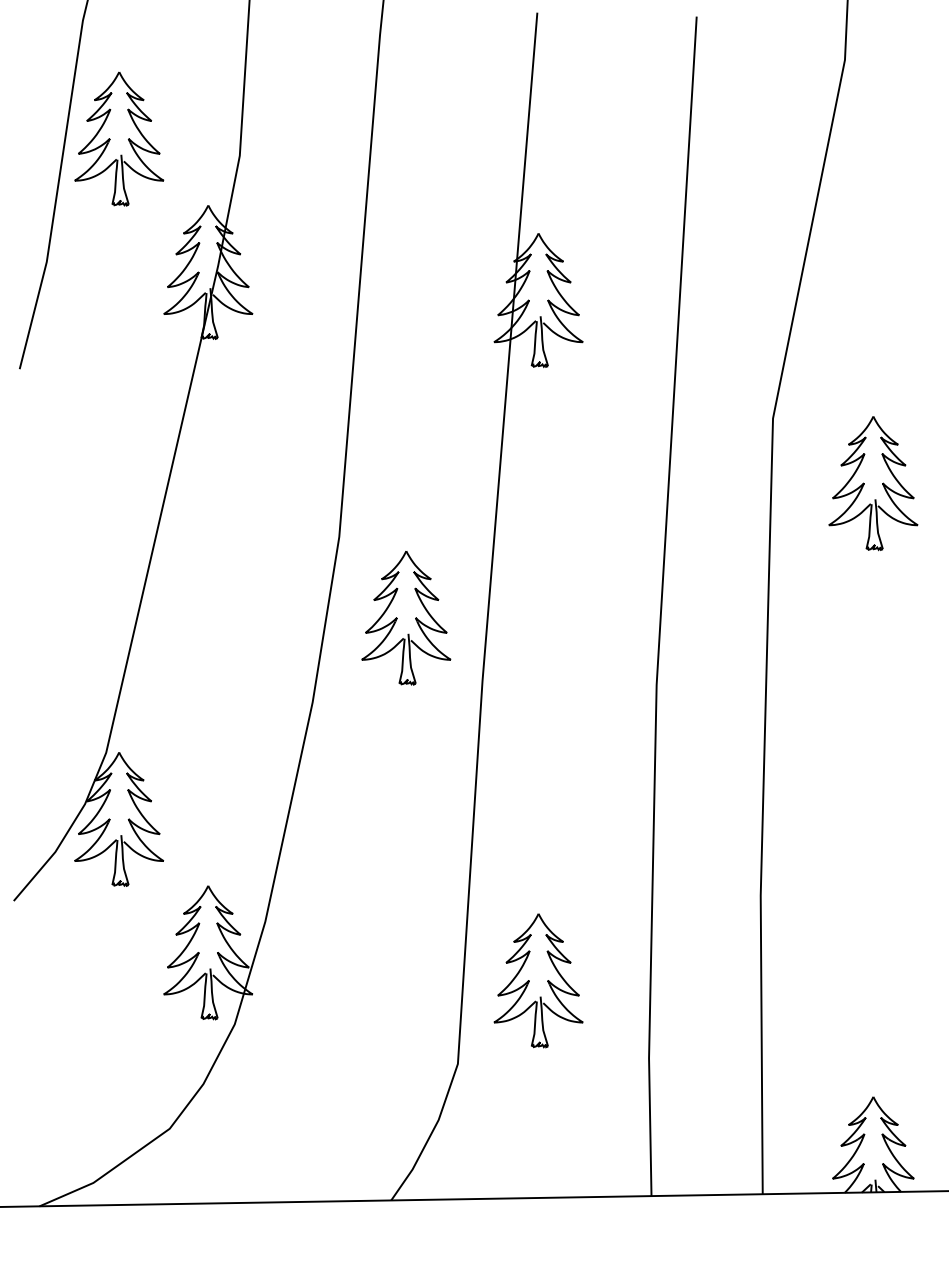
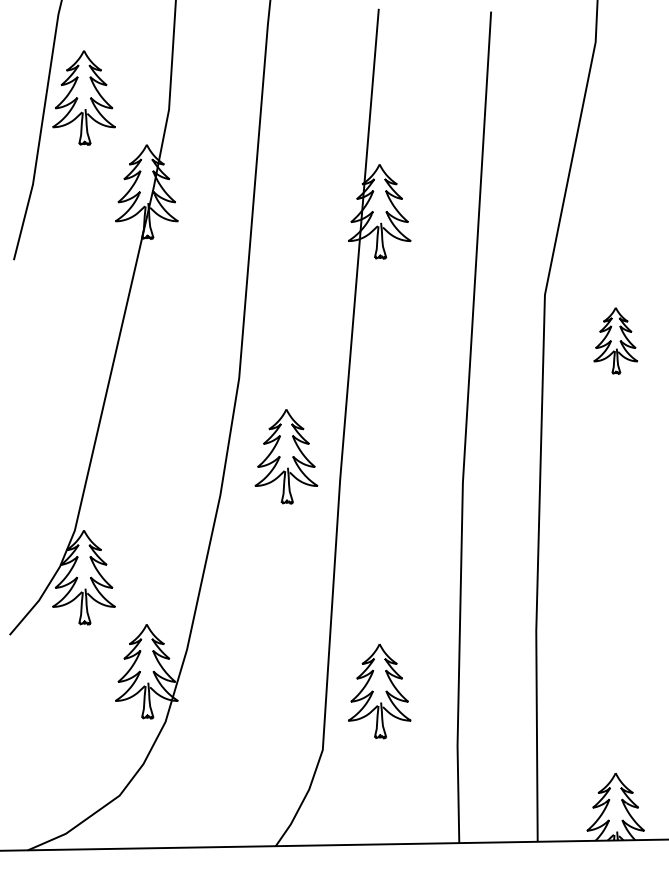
part: (873, 483) -> (615, 340), size x0.7
part: (406, 617) -> (286, 456), moved

